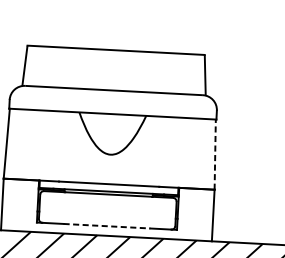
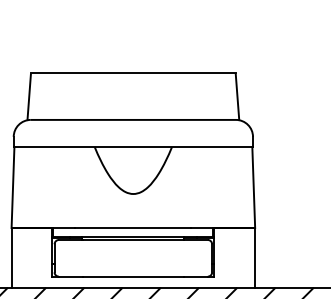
line: (215, 154) -> (253, 187), dashed -> solid
line: (107, 226) -> (133, 276), dashed -> solid

